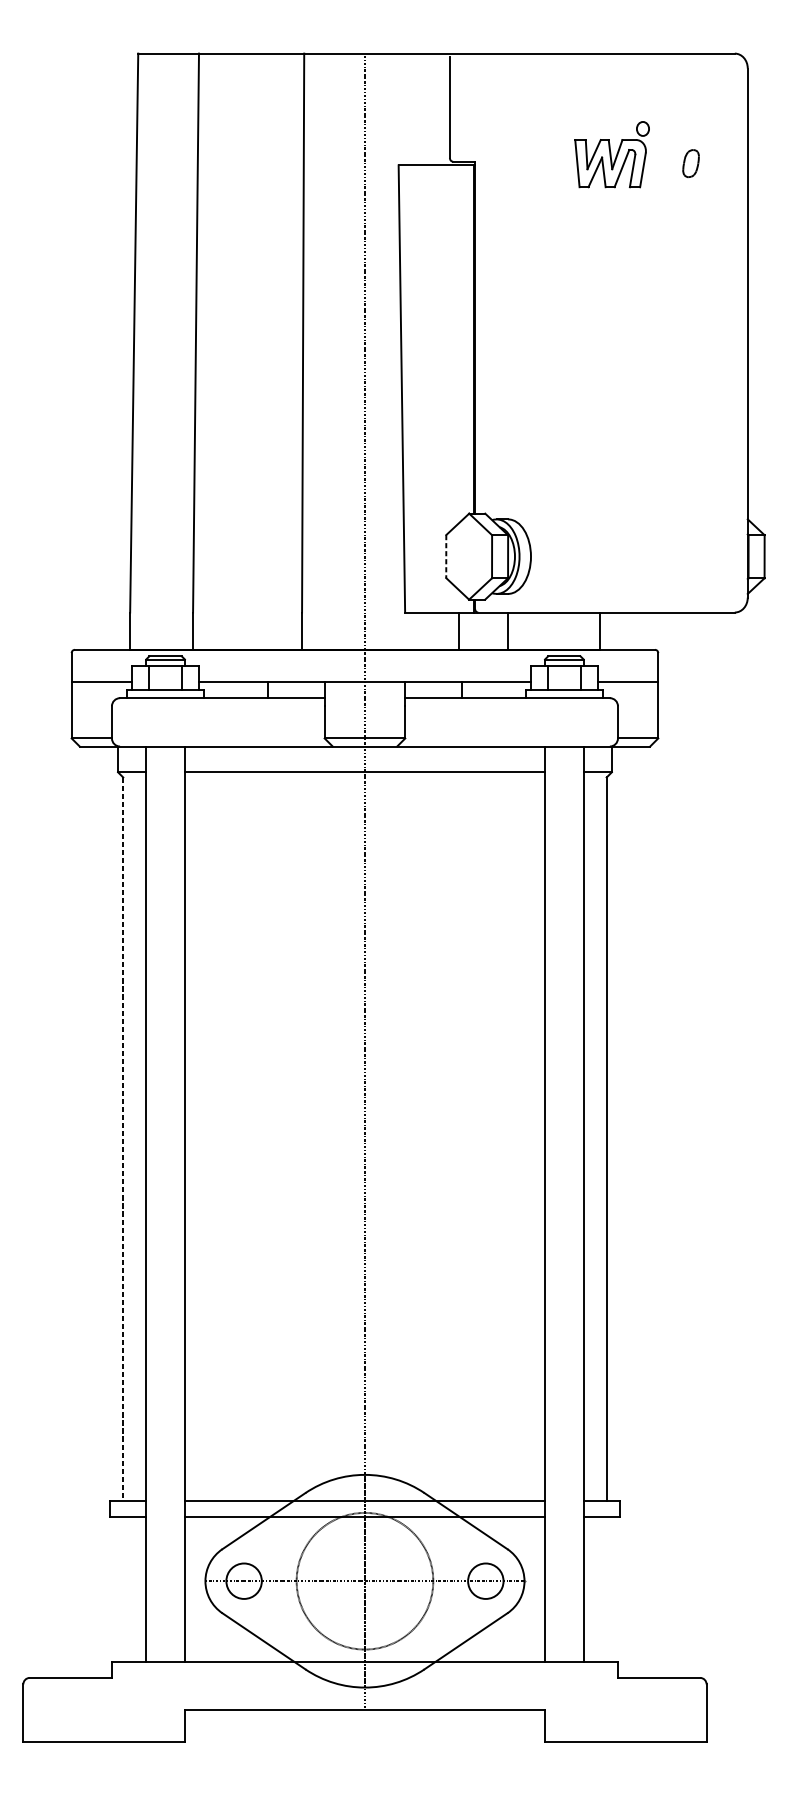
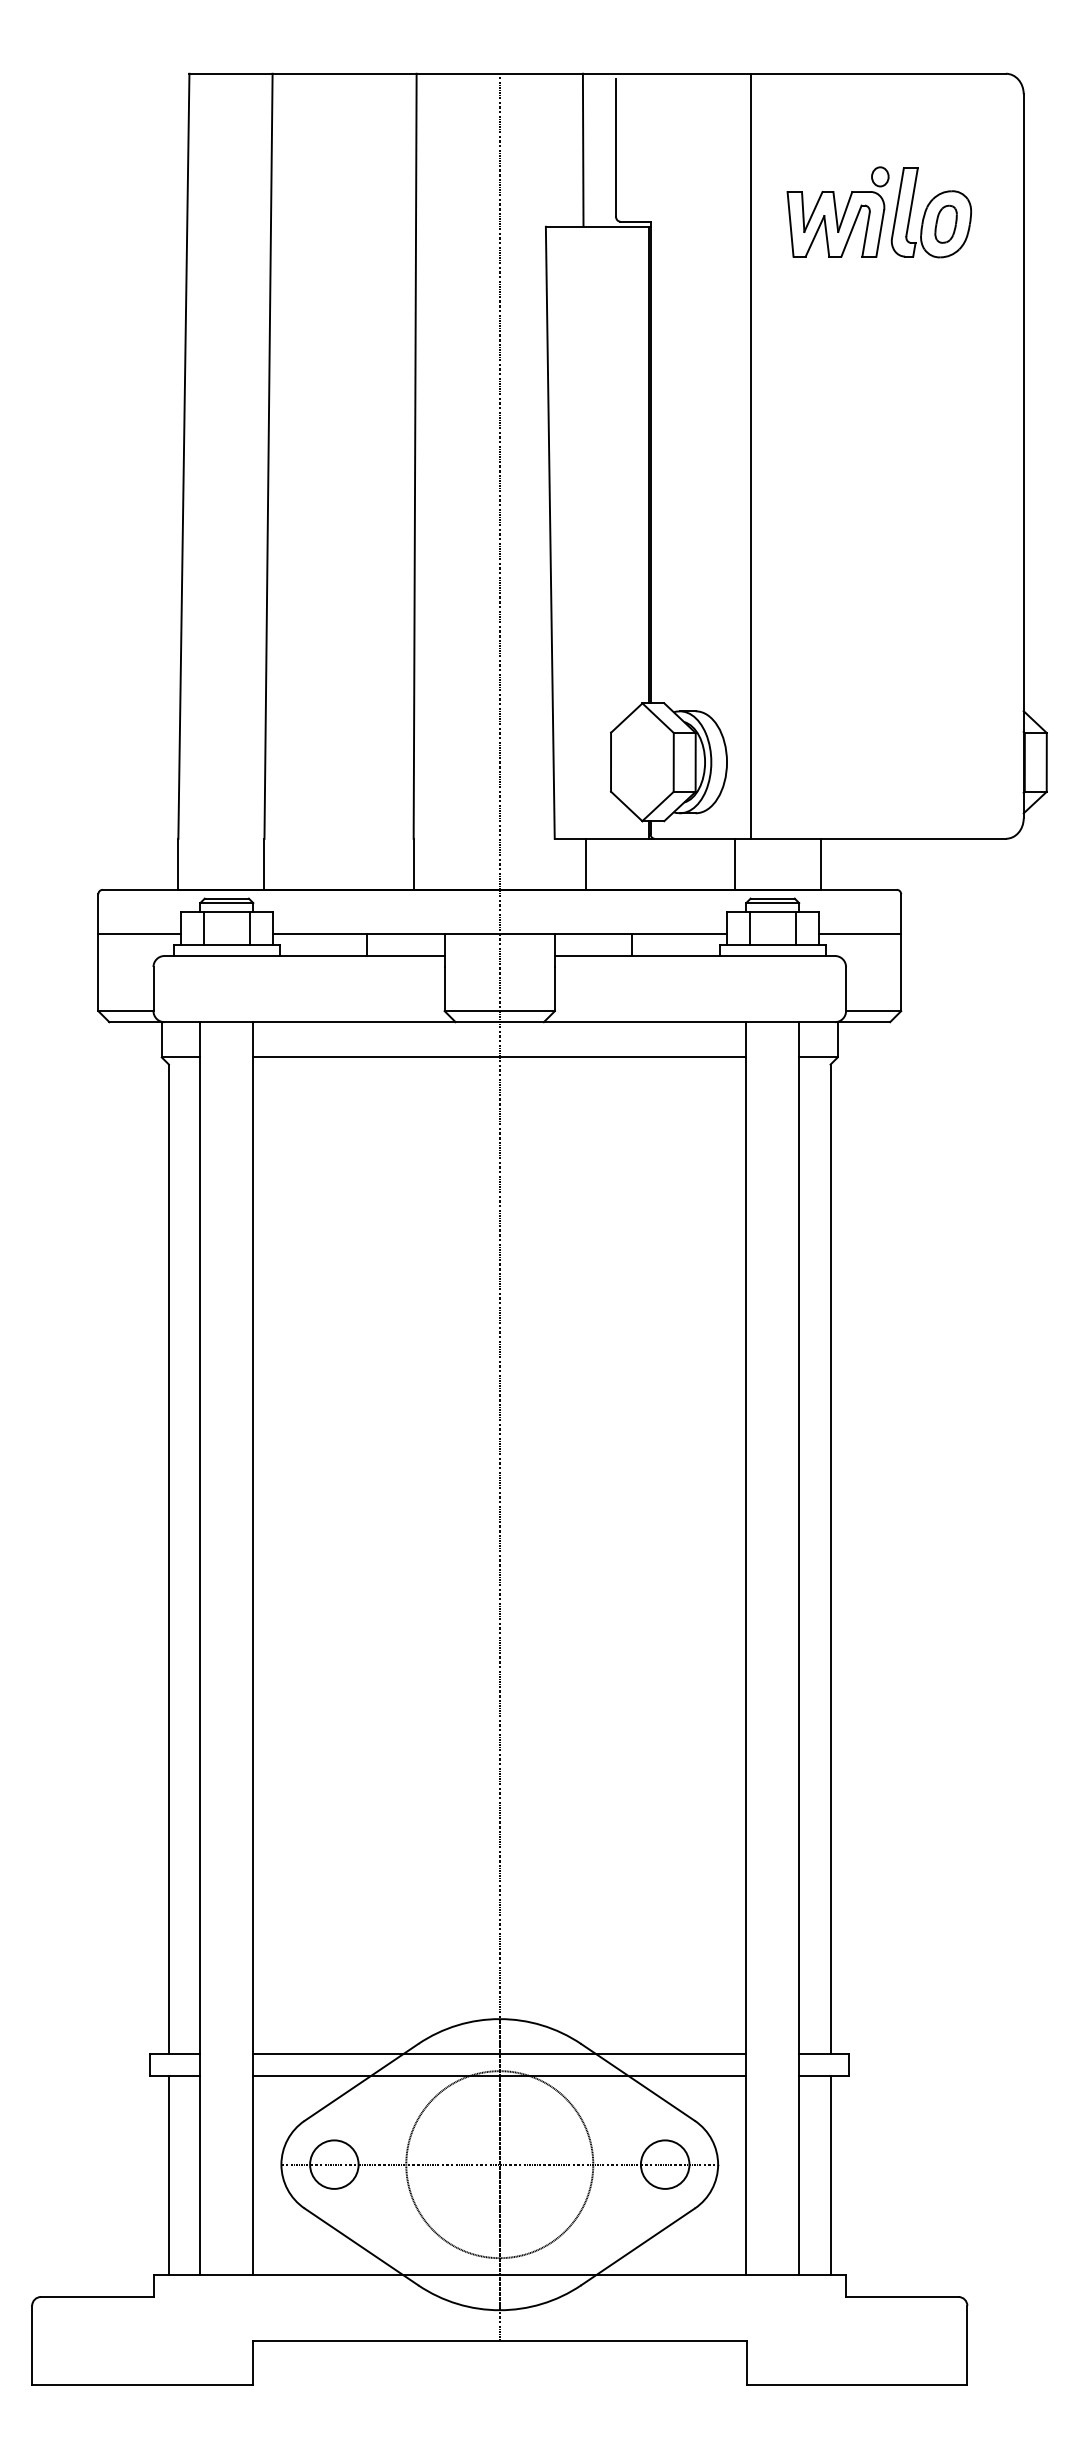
line: (425, 108) -> (582, 149), added
part: (680, 154) -> (931, 212), added
line: (548, 332) -> (750, 455), added
line: (446, 556) -> (611, 762), dashed -> solid
line: (459, 630) -> (585, 863), moved
line: (507, 630) -> (735, 863), moved
line: (122, 1139) -> (168, 1559), dashed -> solid
line: (122, 1589) -> (168, 2175), added
line: (606, 1589) -> (830, 2175), added

